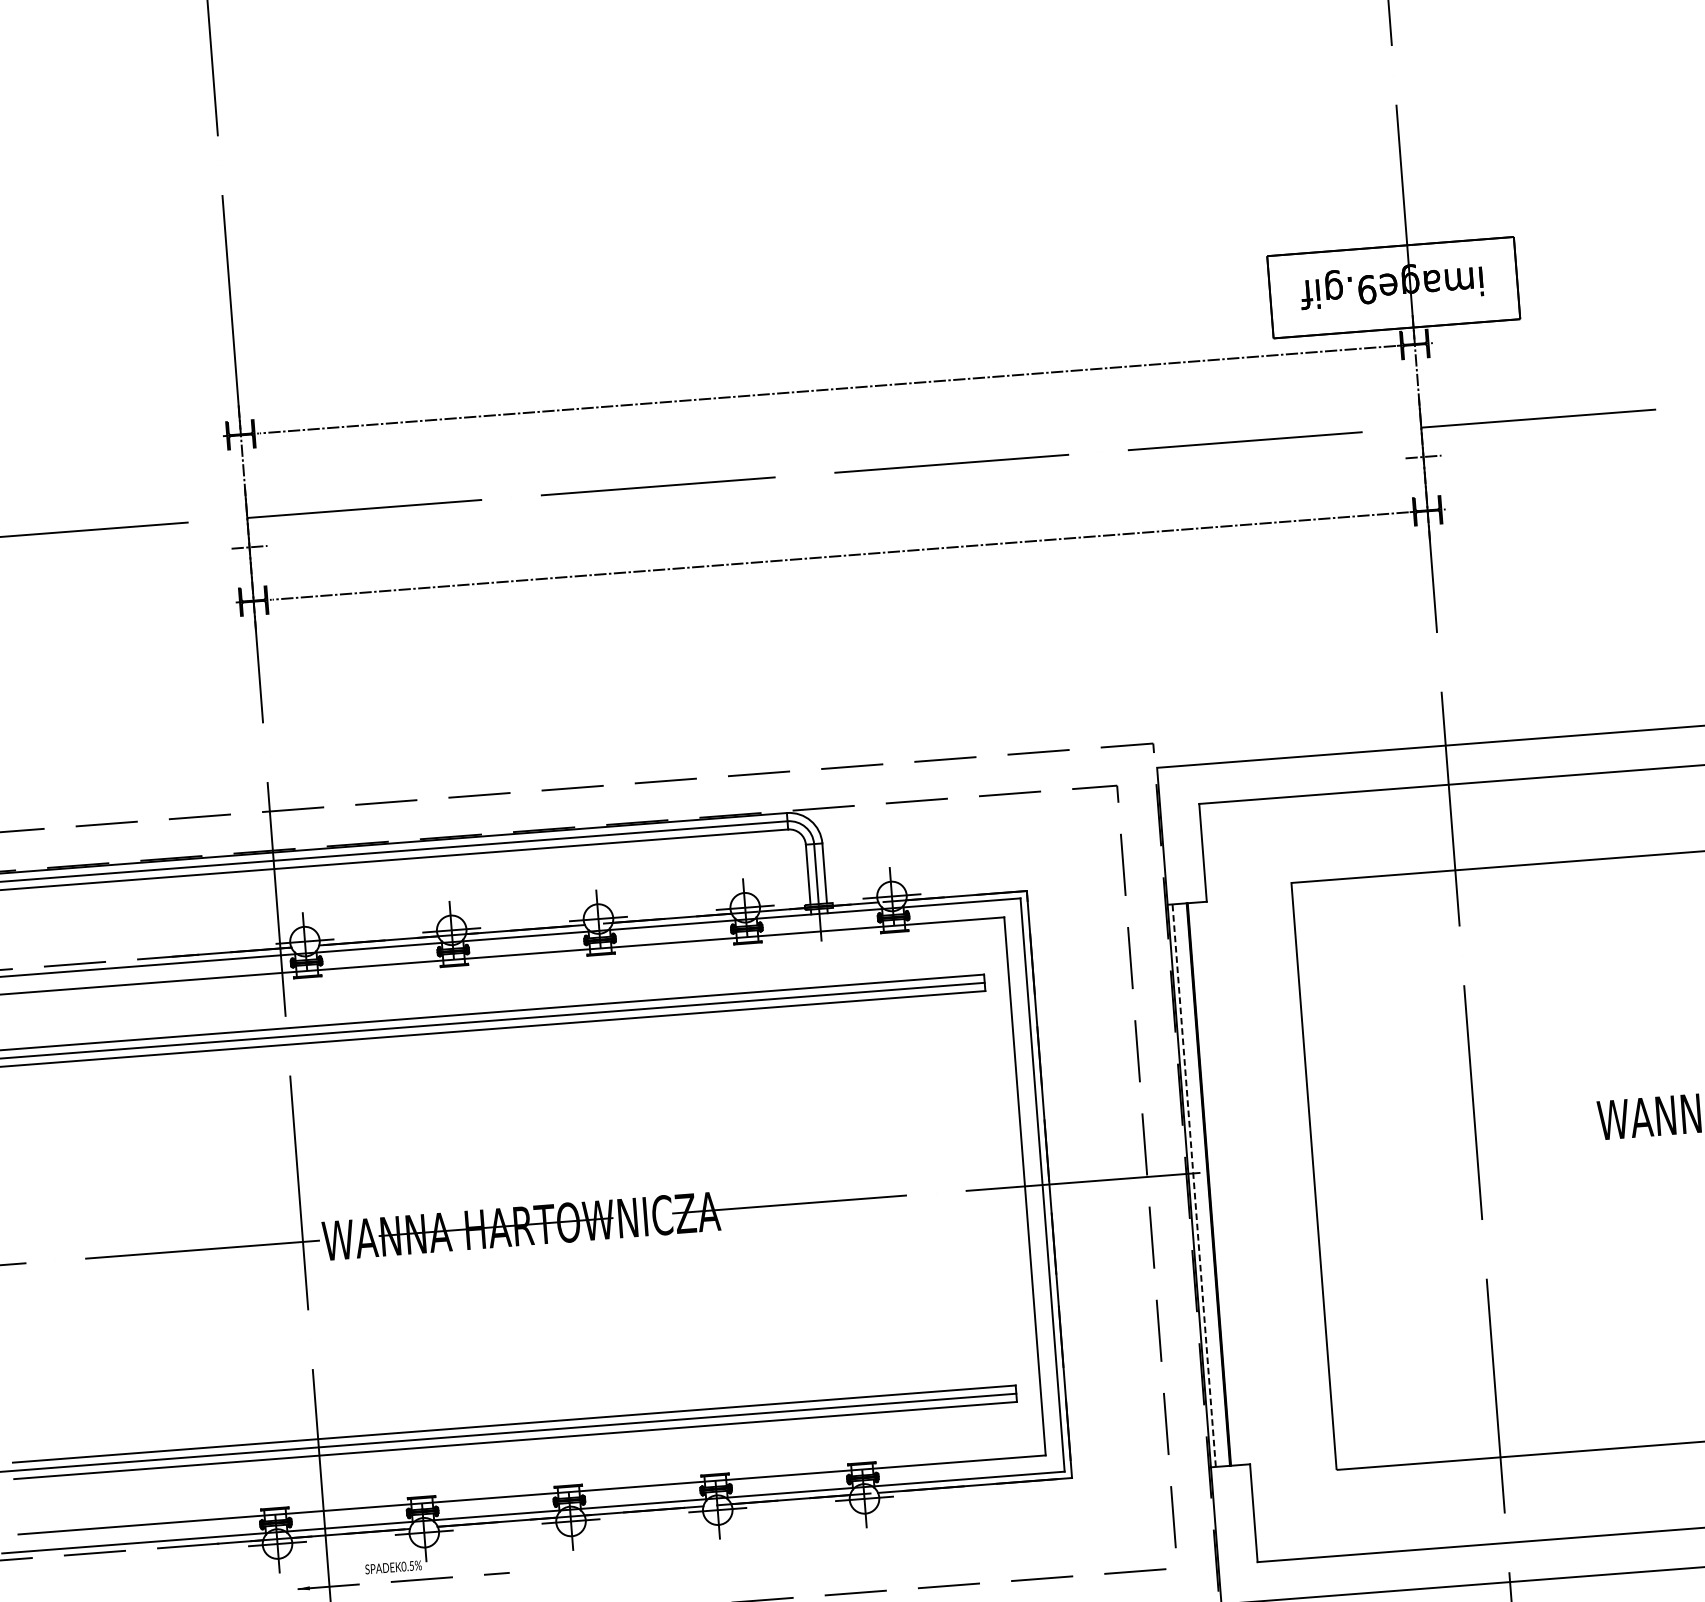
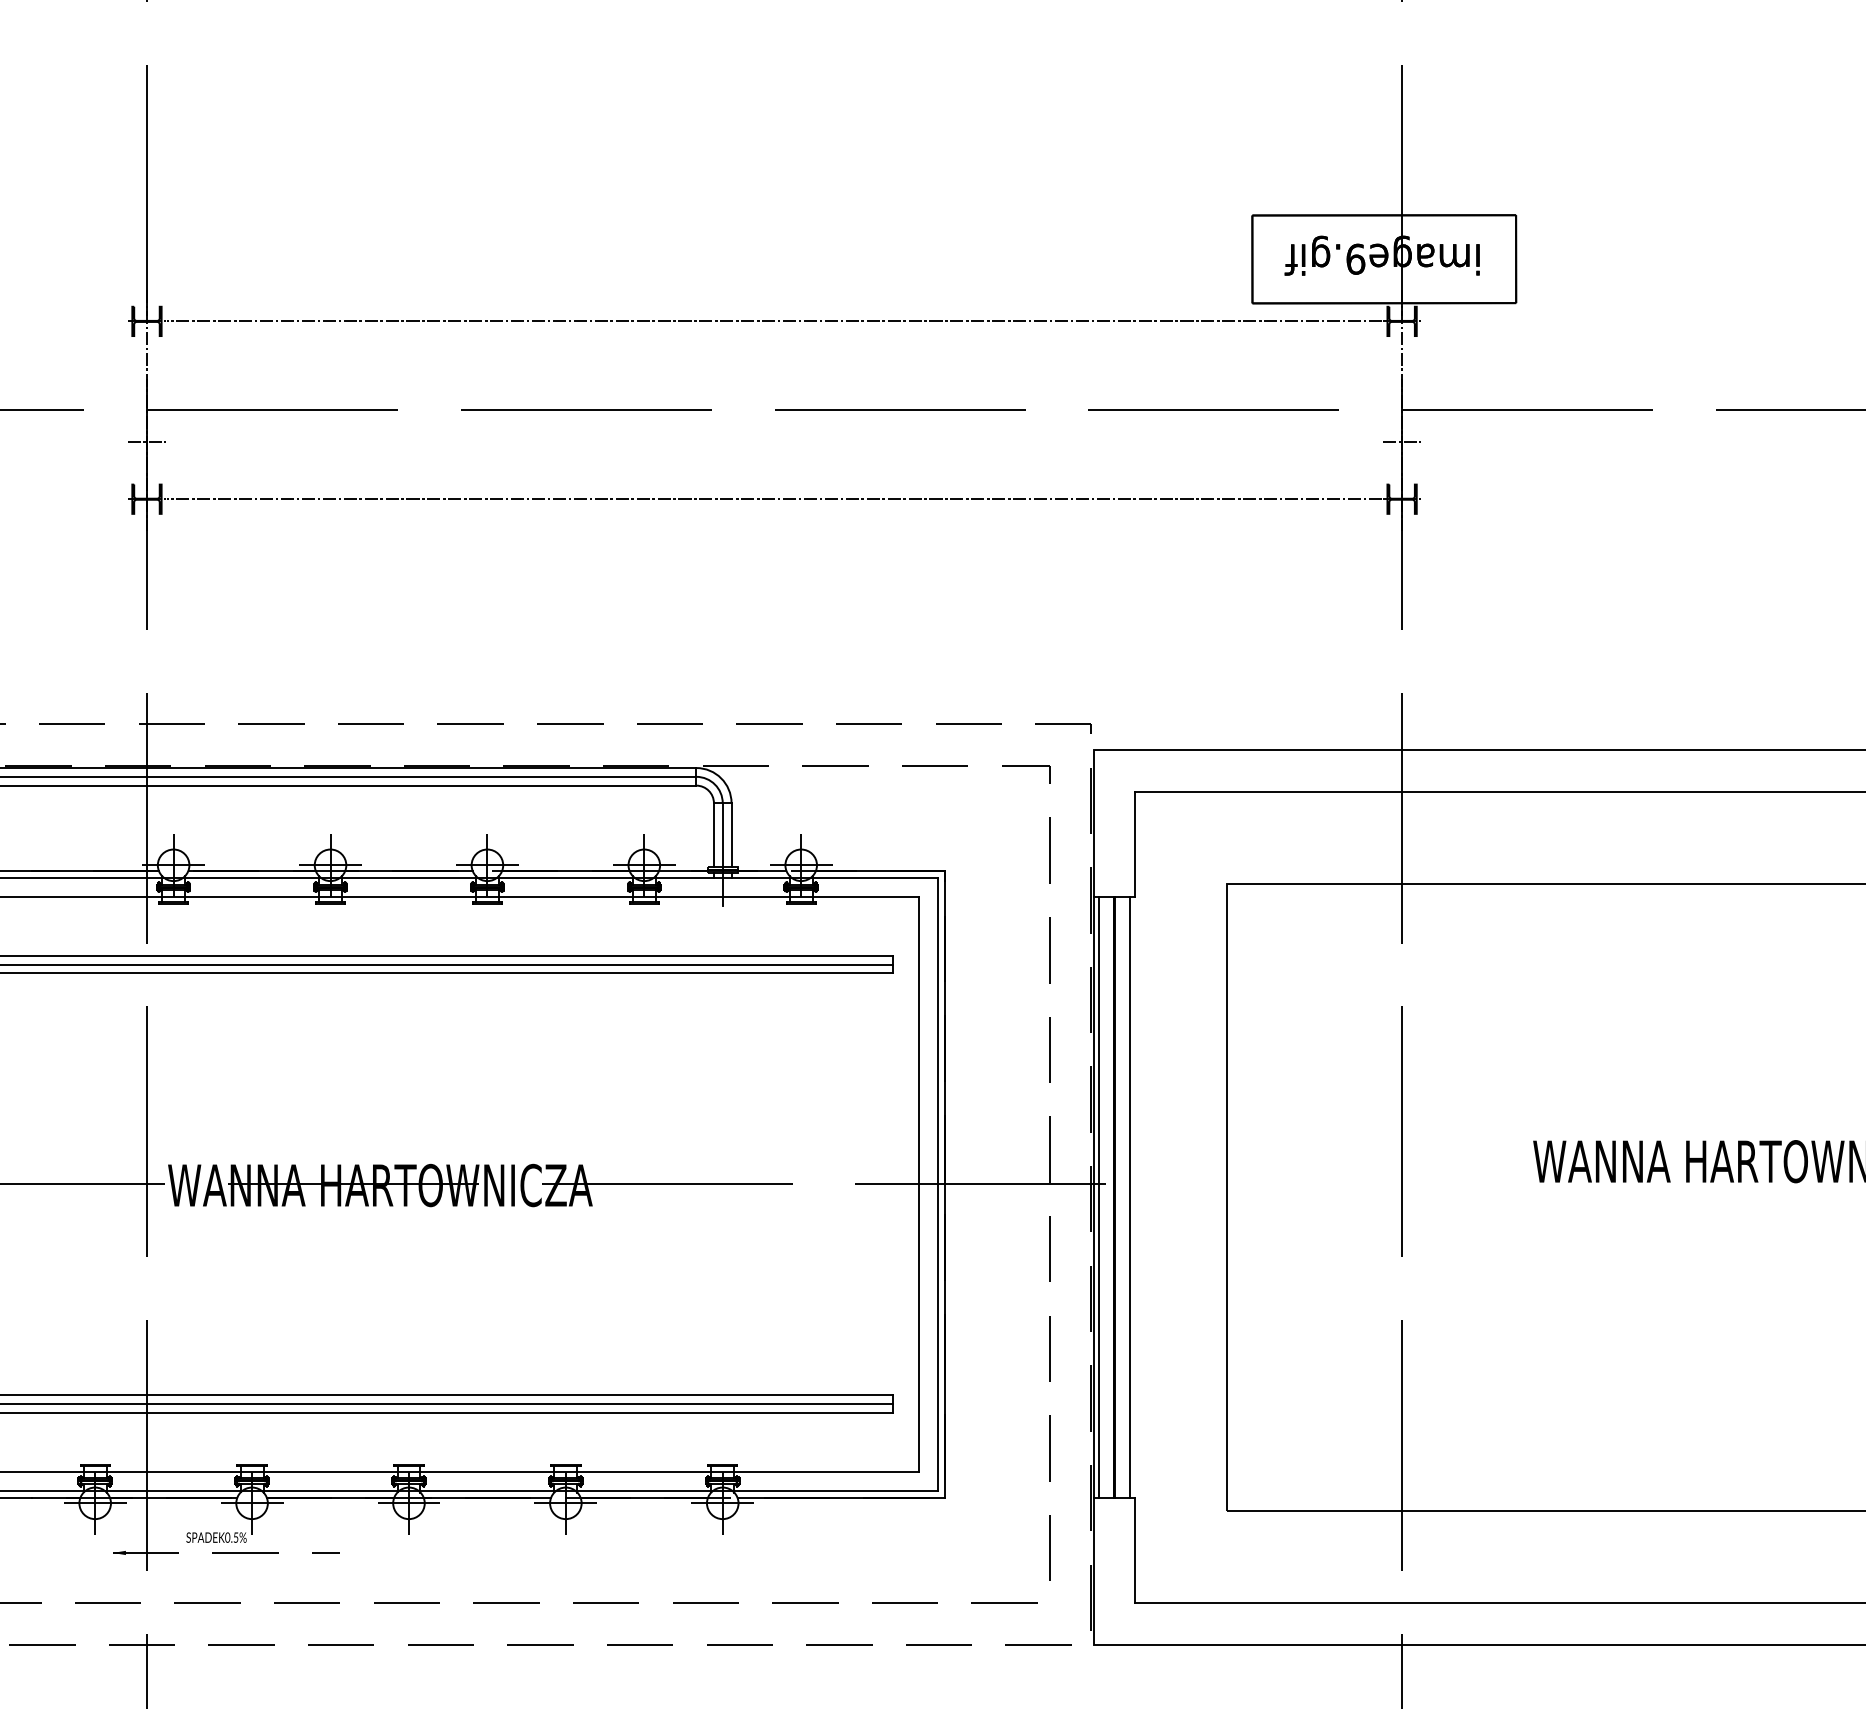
line: (1223, 1183) -> (1130, 1197), added
line: (1193, 1185) -> (1098, 1197), dashed -> solid

